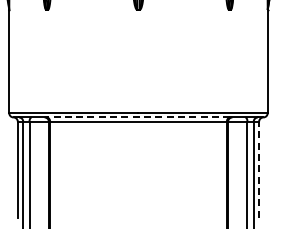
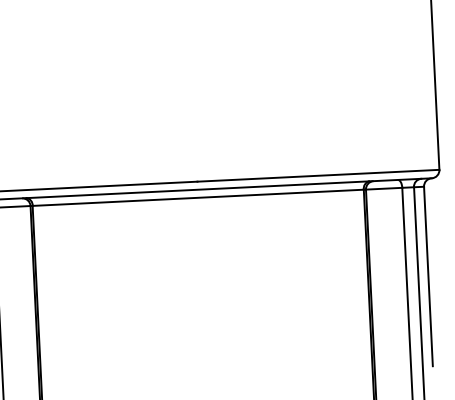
line: (138, 117) -> (197, 189), dashed -> solid
line: (259, 169) -> (429, 276), dashed -> solid

